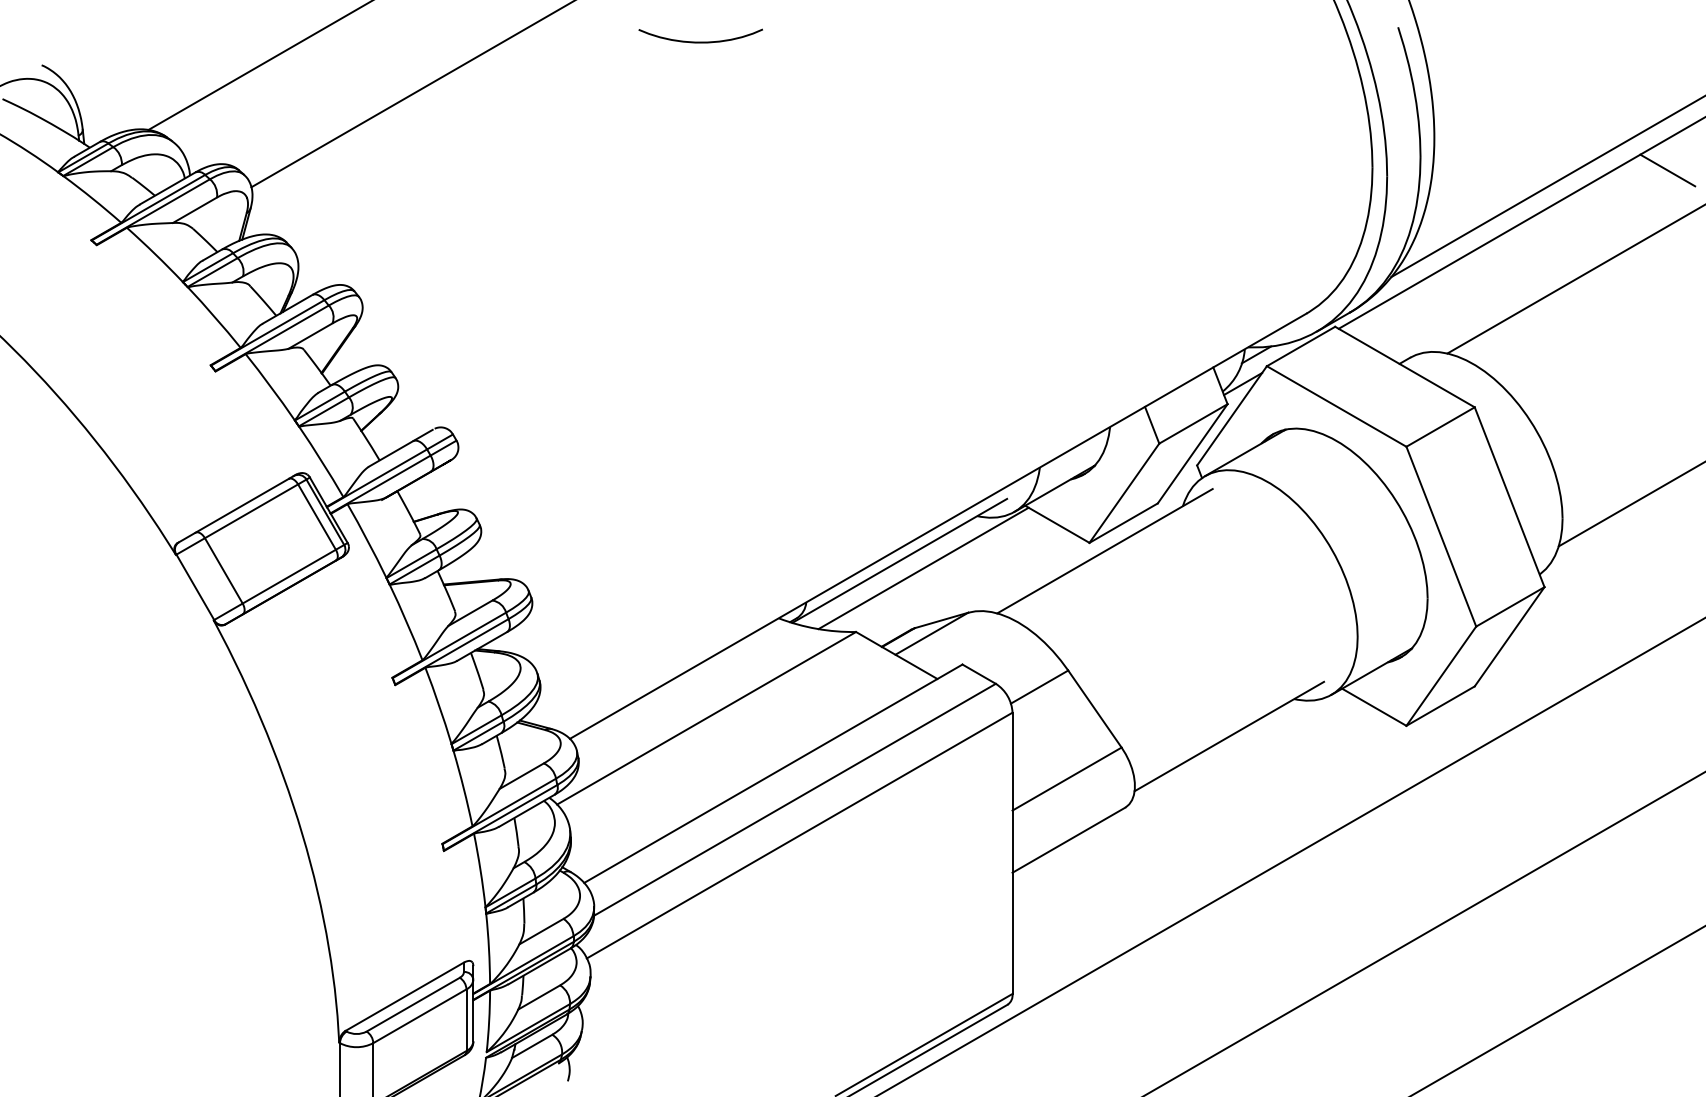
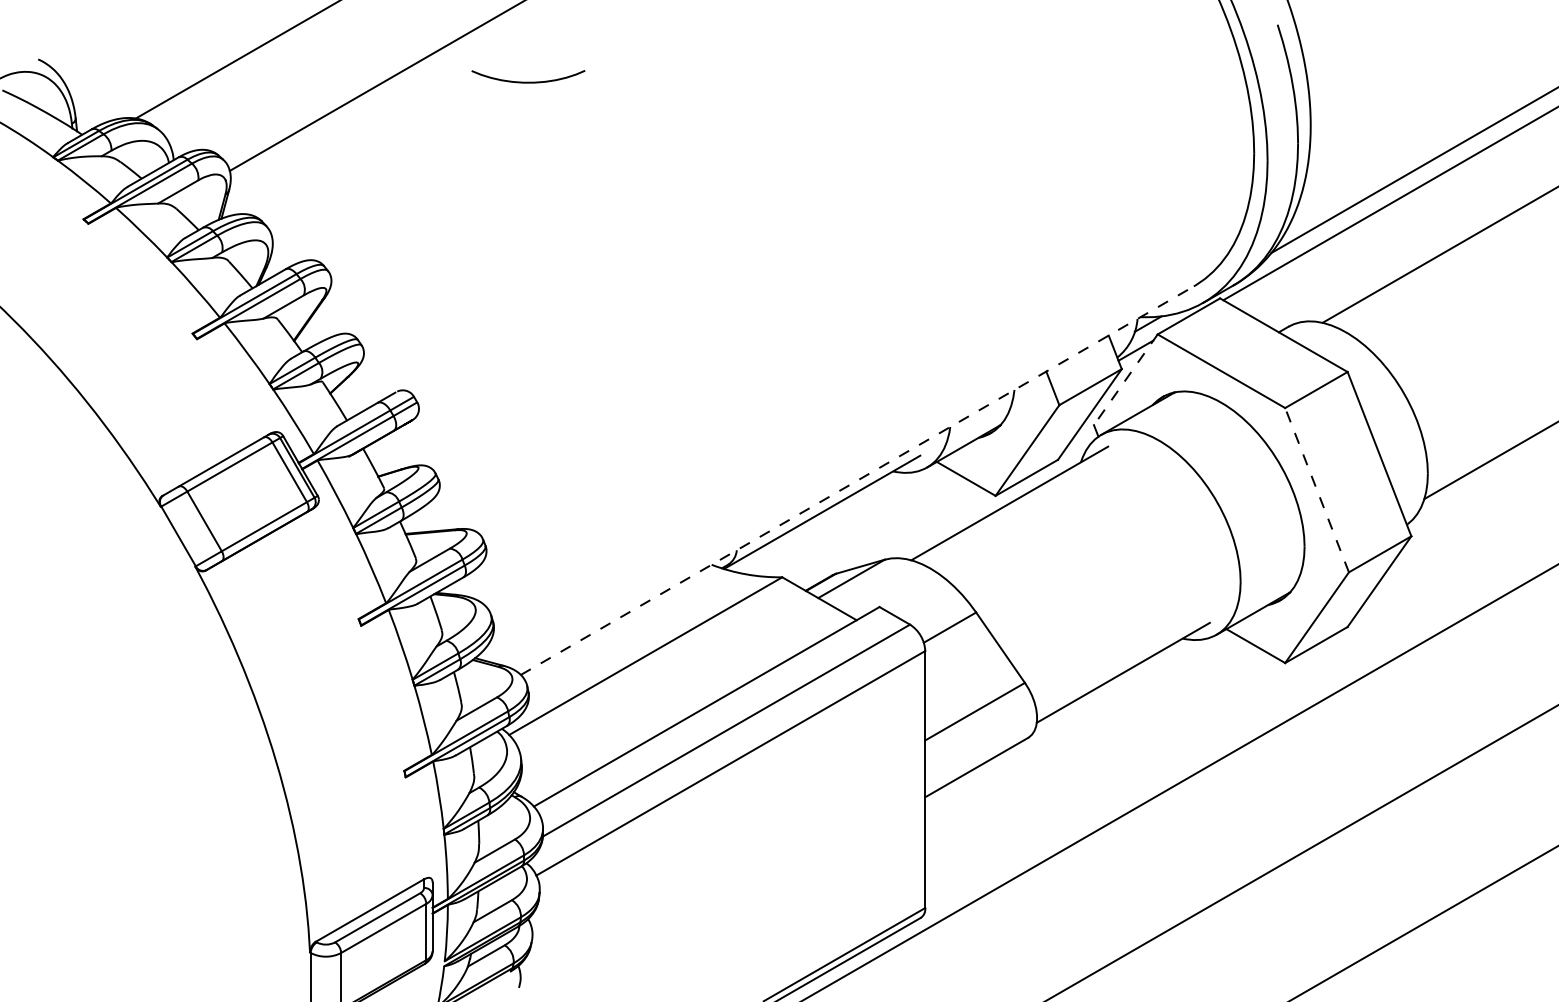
curve: (700, 41) -> (528, 81), moved
line: (1667, 170) -> (1523, 155), removed
line: (1231, 416) -> (1125, 380), solid -> dashed
line: (938, 526) -> (857, 480), solid -> dashed
line: (1440, 535) -> (1316, 489), solid -> dashed
line: (923, 567) -> (843, 518), removed

